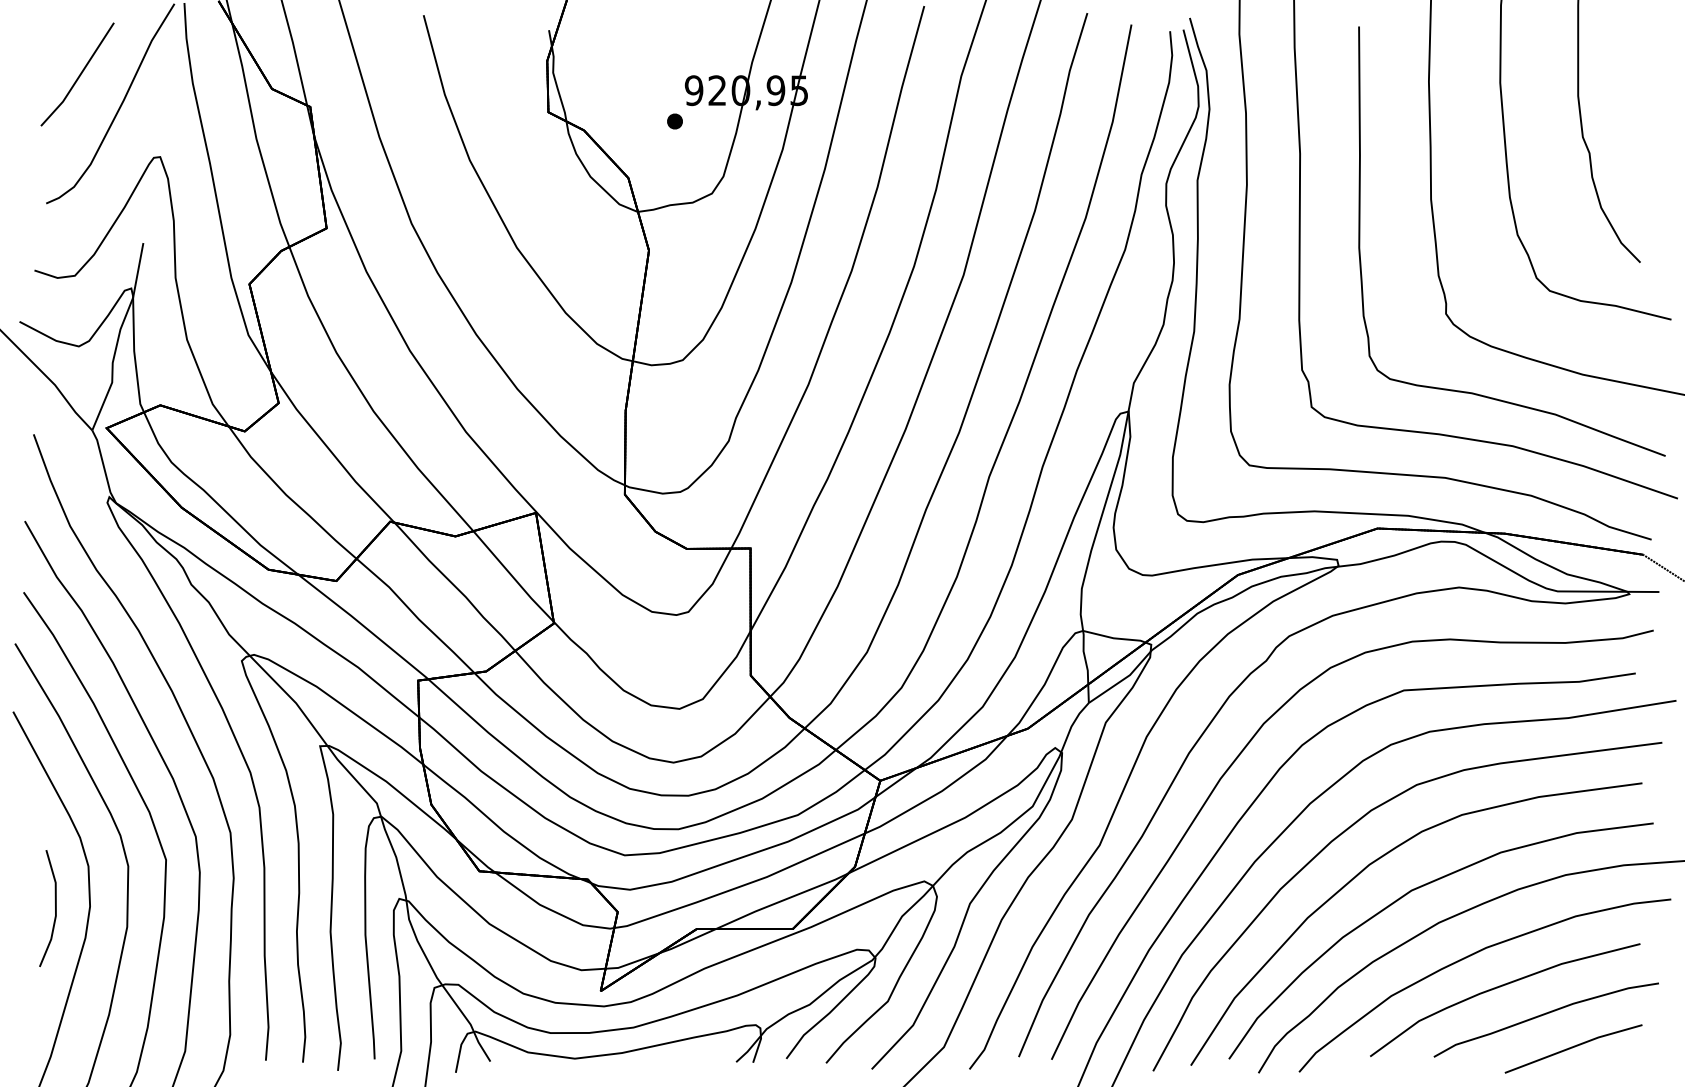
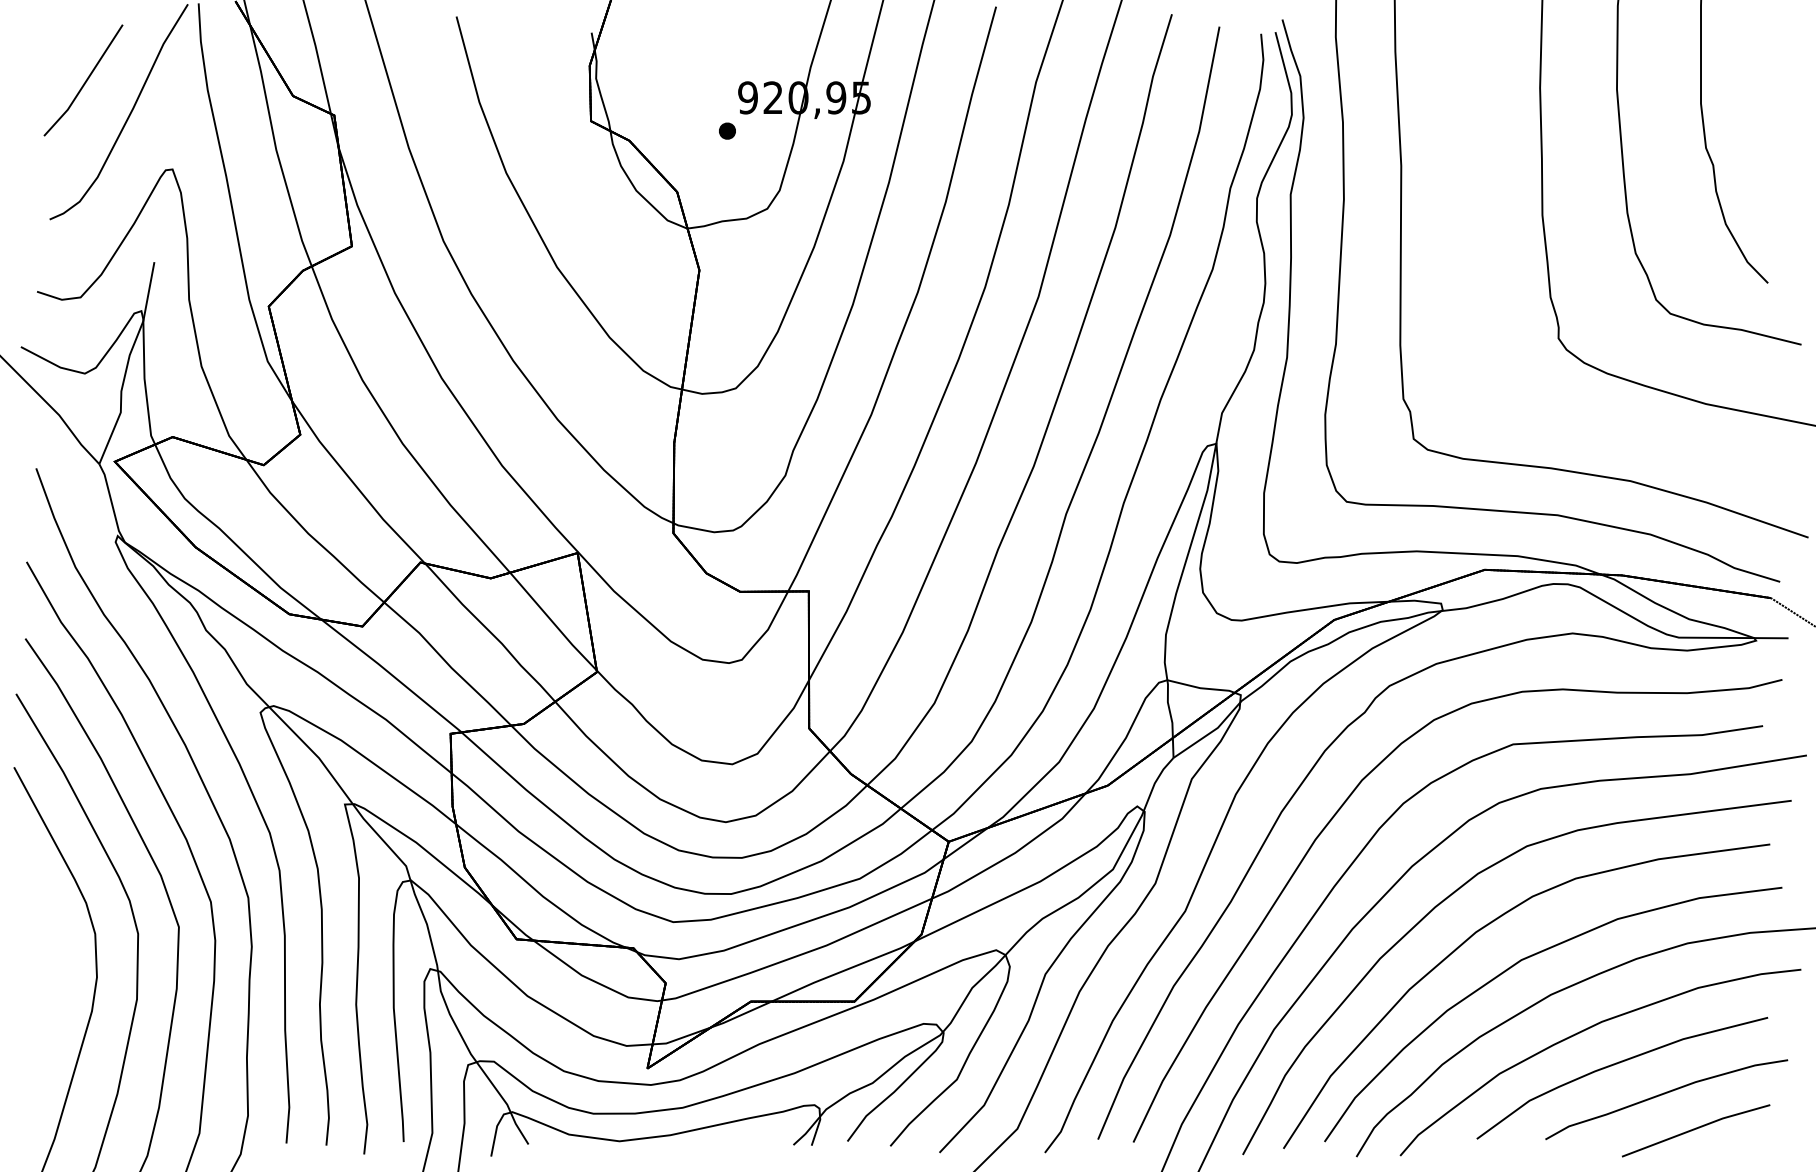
curve: (1360, 241) -> (1466, 260), removed
line: (55, 908) -> (59, 979), removed

